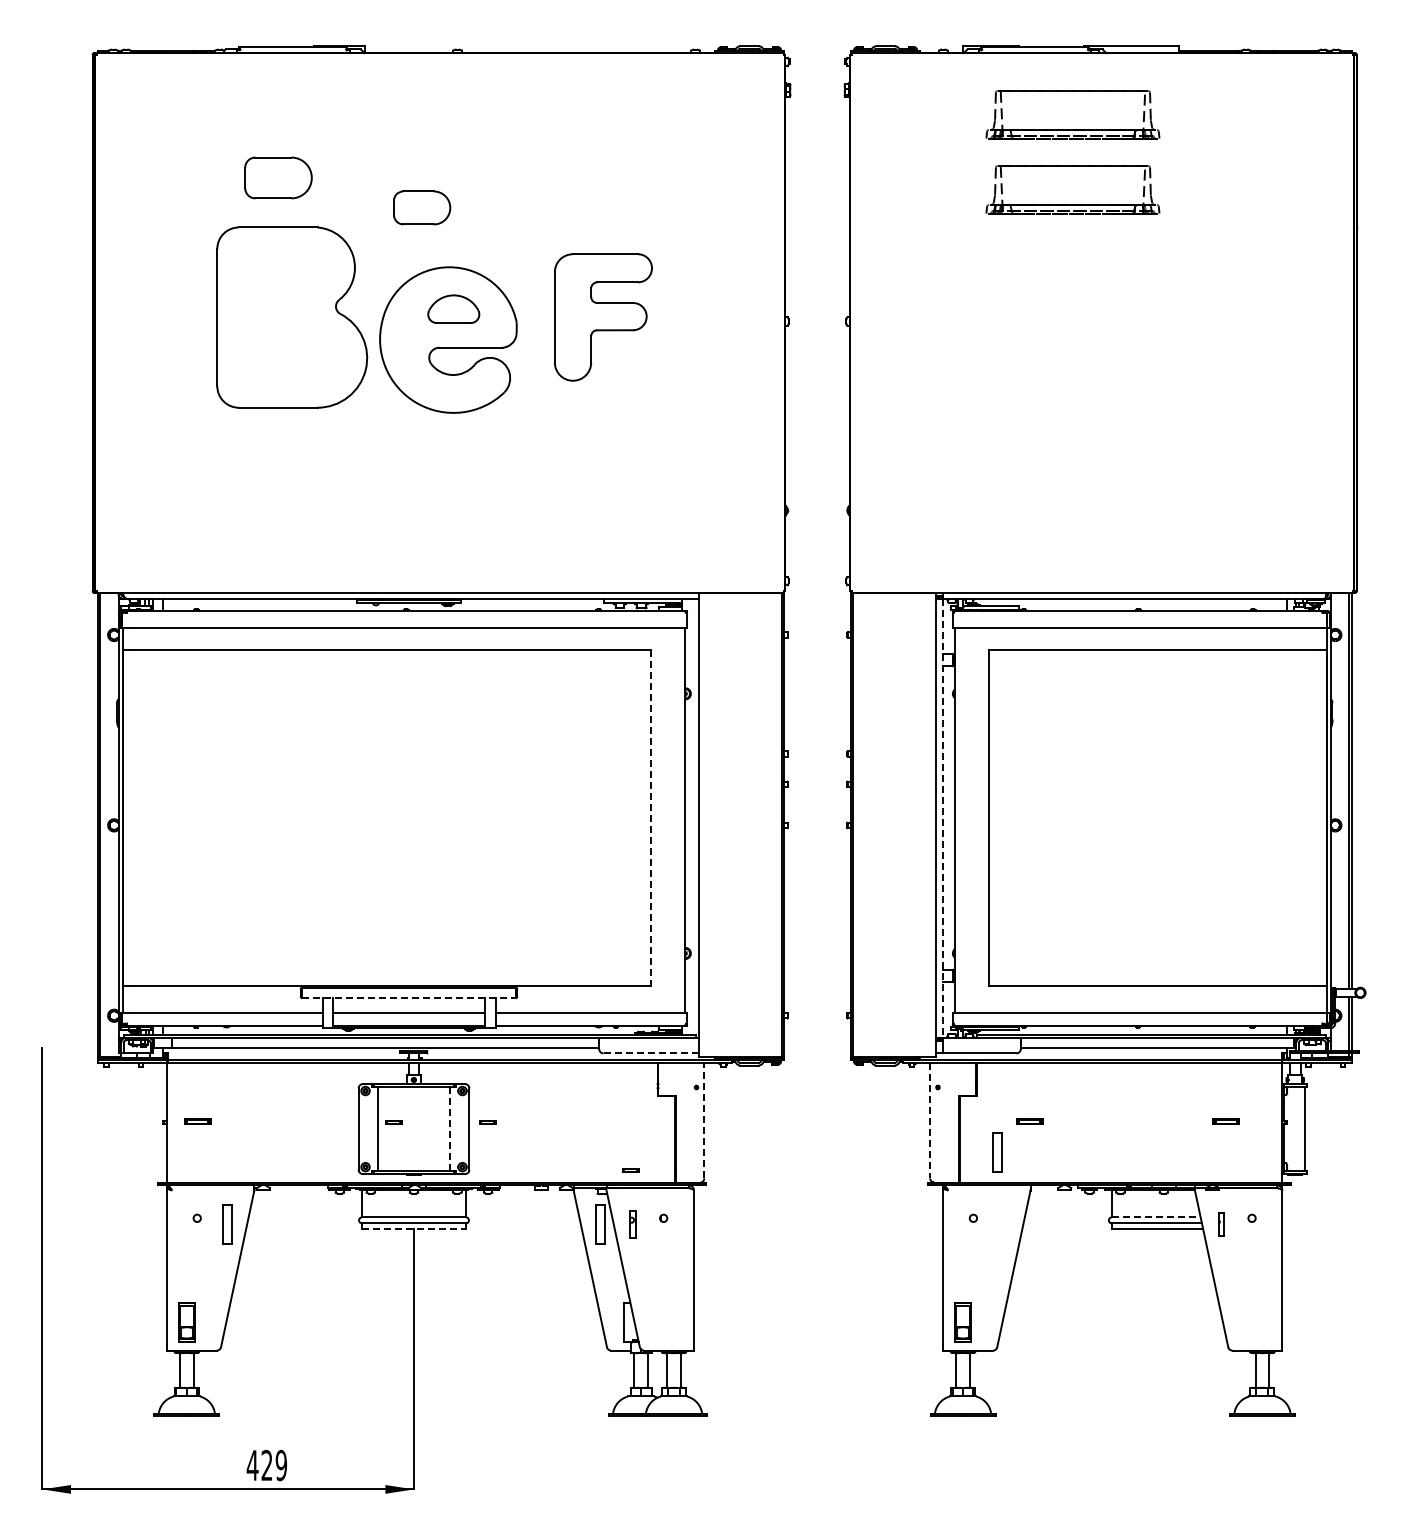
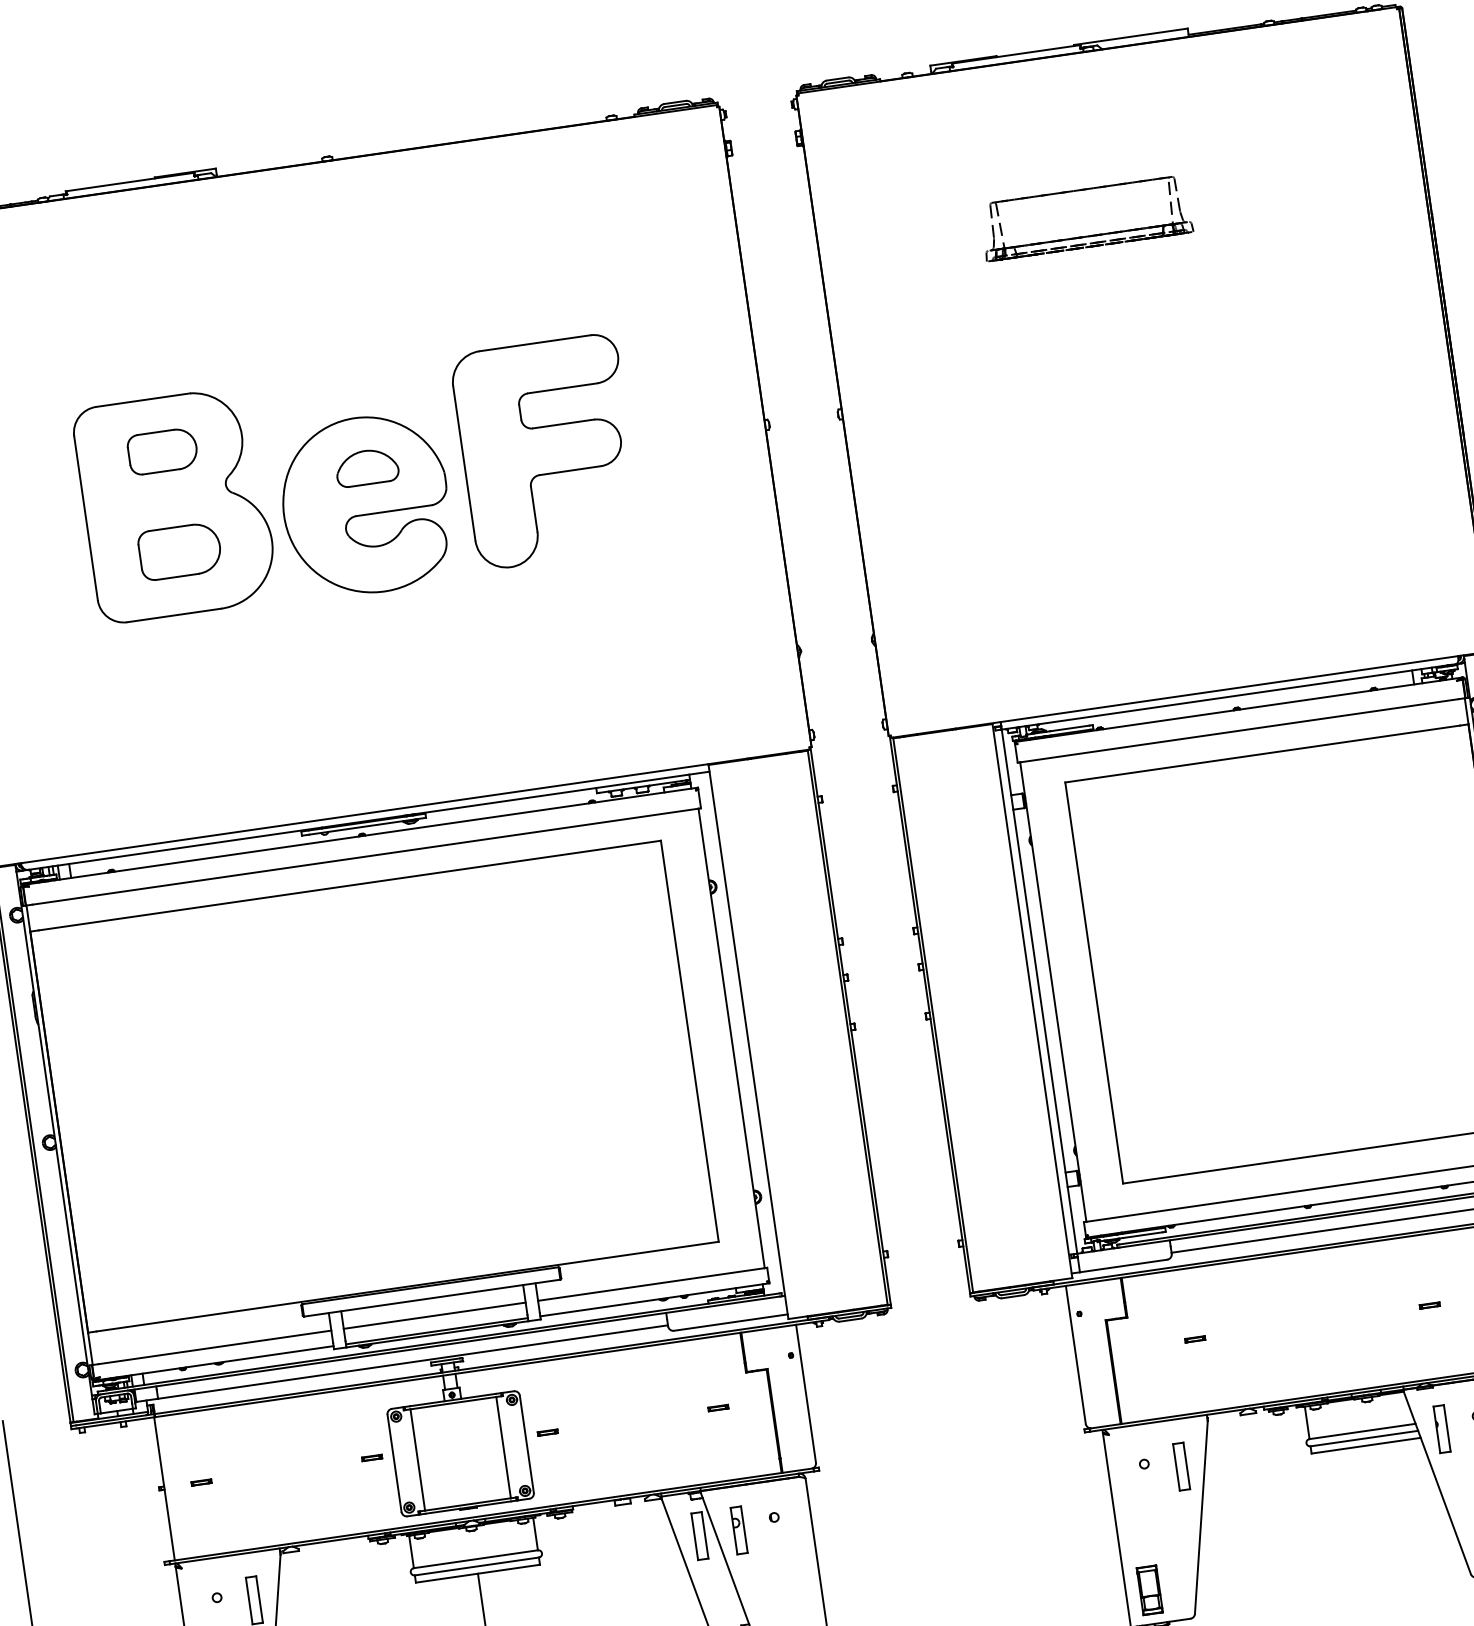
part: (1072, 129) -> (1075, 146), removed
part: (278, 177) -> (179, 550), moved
part: (422, 207) -> (163, 450), moved
part: (603, 317) -> (547, 451), size x1.43
line: (650, 817) -> (689, 1040), dashed -> solid
line: (943, 818) -> (1039, 991), dashed -> solid
line: (409, 998) -> (432, 1298), dashed -> solid
line: (651, 1053) -> (731, 1322), dashed -> solid
line: (704, 1120) -> (806, 1393), dashed -> solid
line: (930, 1120) -> (1076, 1354), dashed -> solid
part: (197, 1122) -> (200, 1483), size x0.62
part: (393, 1122) -> (371, 1458), moved
part: (1029, 1122) -> (1194, 1339), size x0.62
part: (1226, 1122) -> (1430, 1306), size x0.62
line: (449, 1128) -> (502, 1446), dashed -> solid
part: (997, 1152) -> (1181, 1466), moved
part: (630, 1170) -> (718, 1408), moved
line: (1156, 1217) -> (1362, 1431), dashed -> solid
part: (633, 1224) -> (739, 1529), size x1.43
part: (1221, 1224) -> (1441, 1428), size x1.67
line: (414, 1229) -> (478, 1573), dashed -> solid

